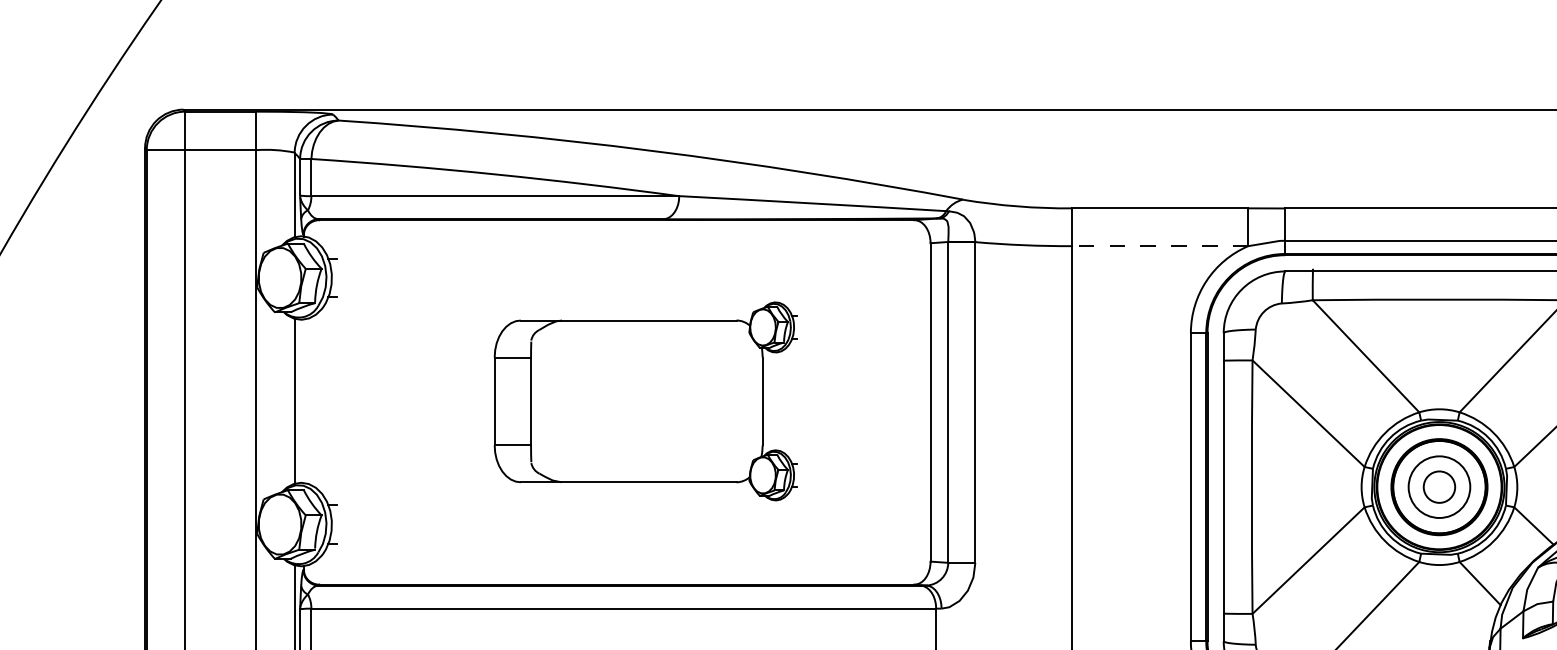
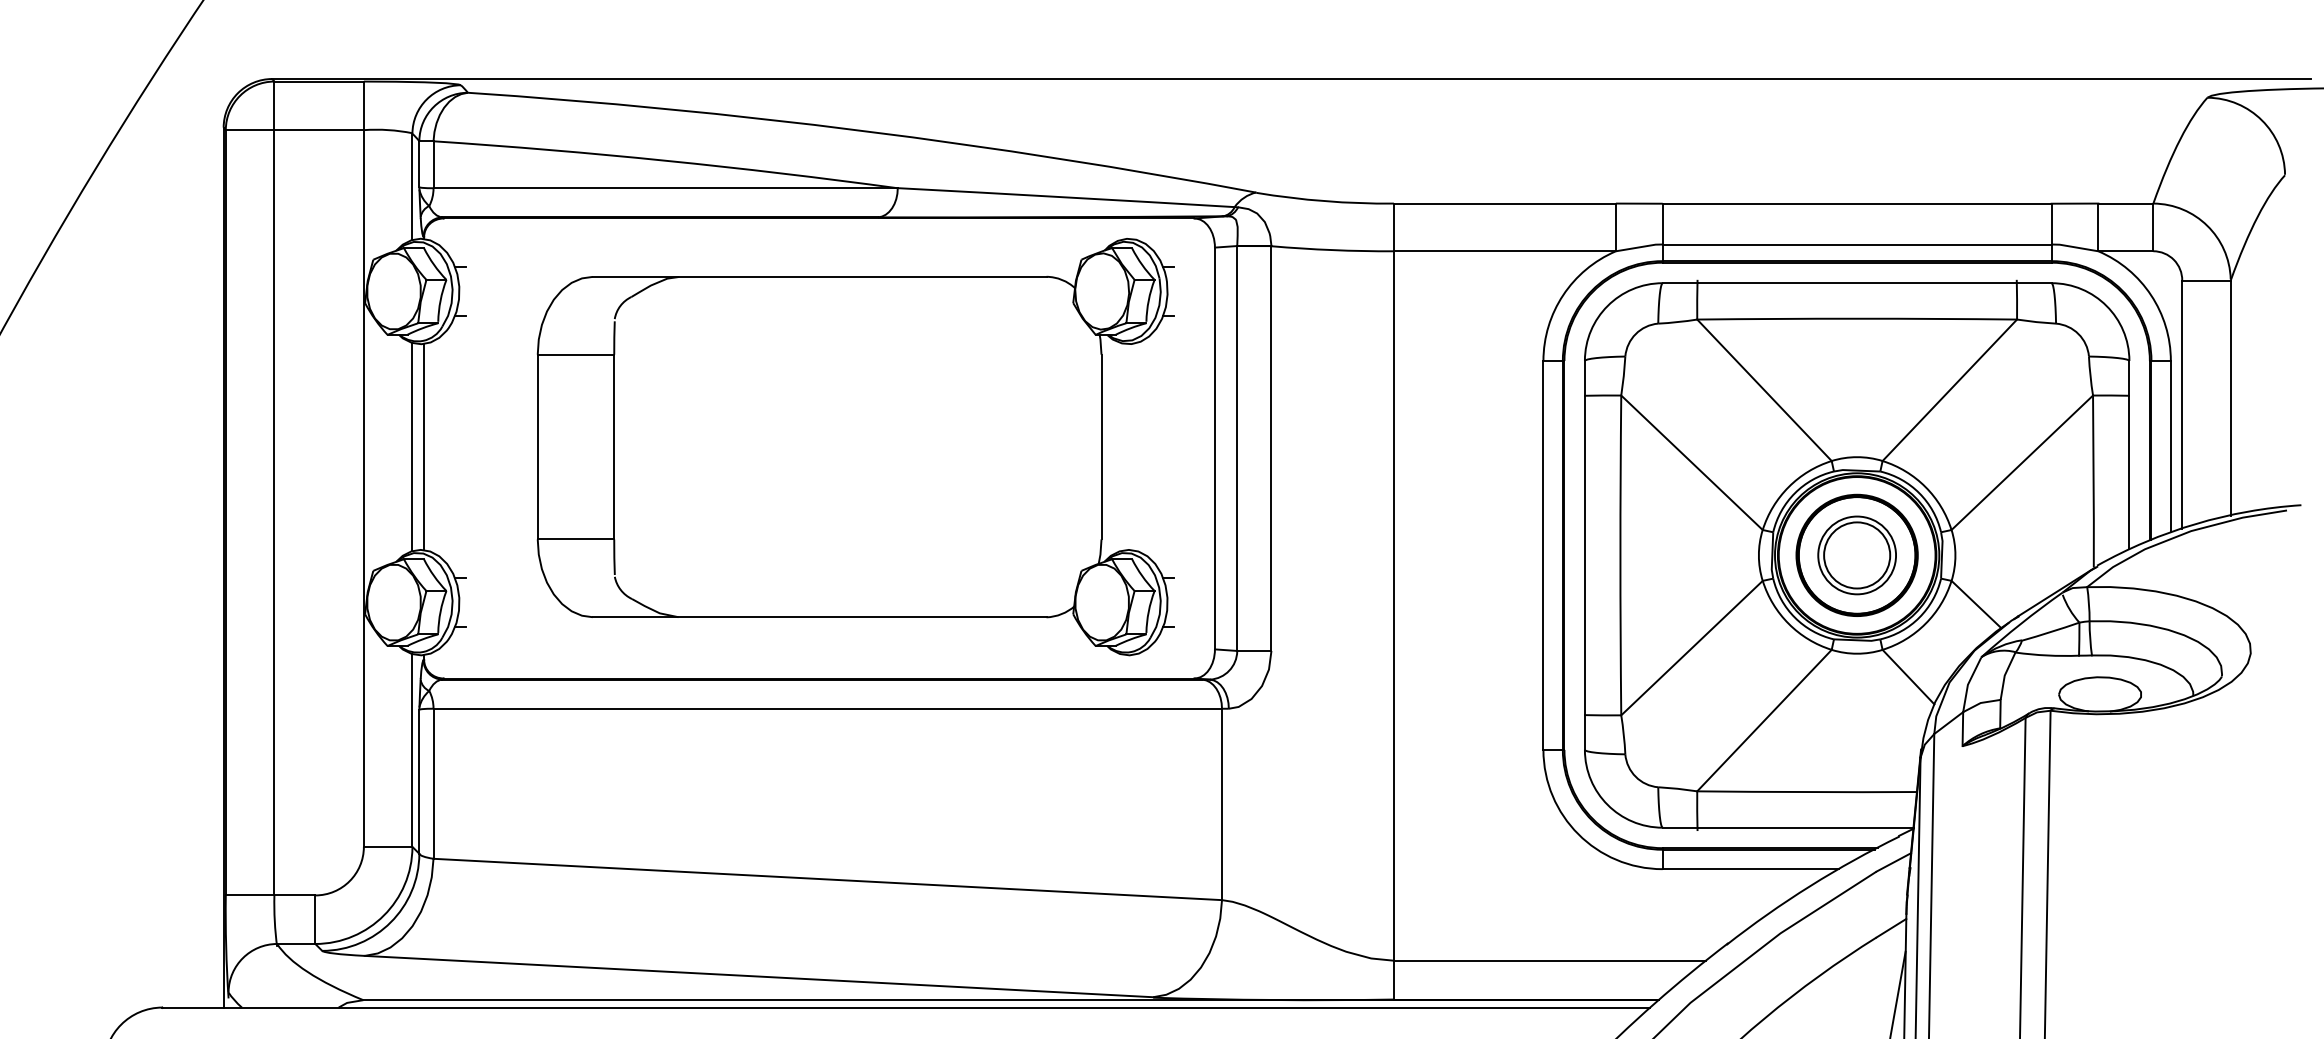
line: (1160, 246) -> (1504, 251), dashed -> solid
line: (304, 400) -> (424, 446), added
part: (645, 401) -> (855, 447), size x1.67
circle: (1439, 487) -> (1857, 555), size x1.67

